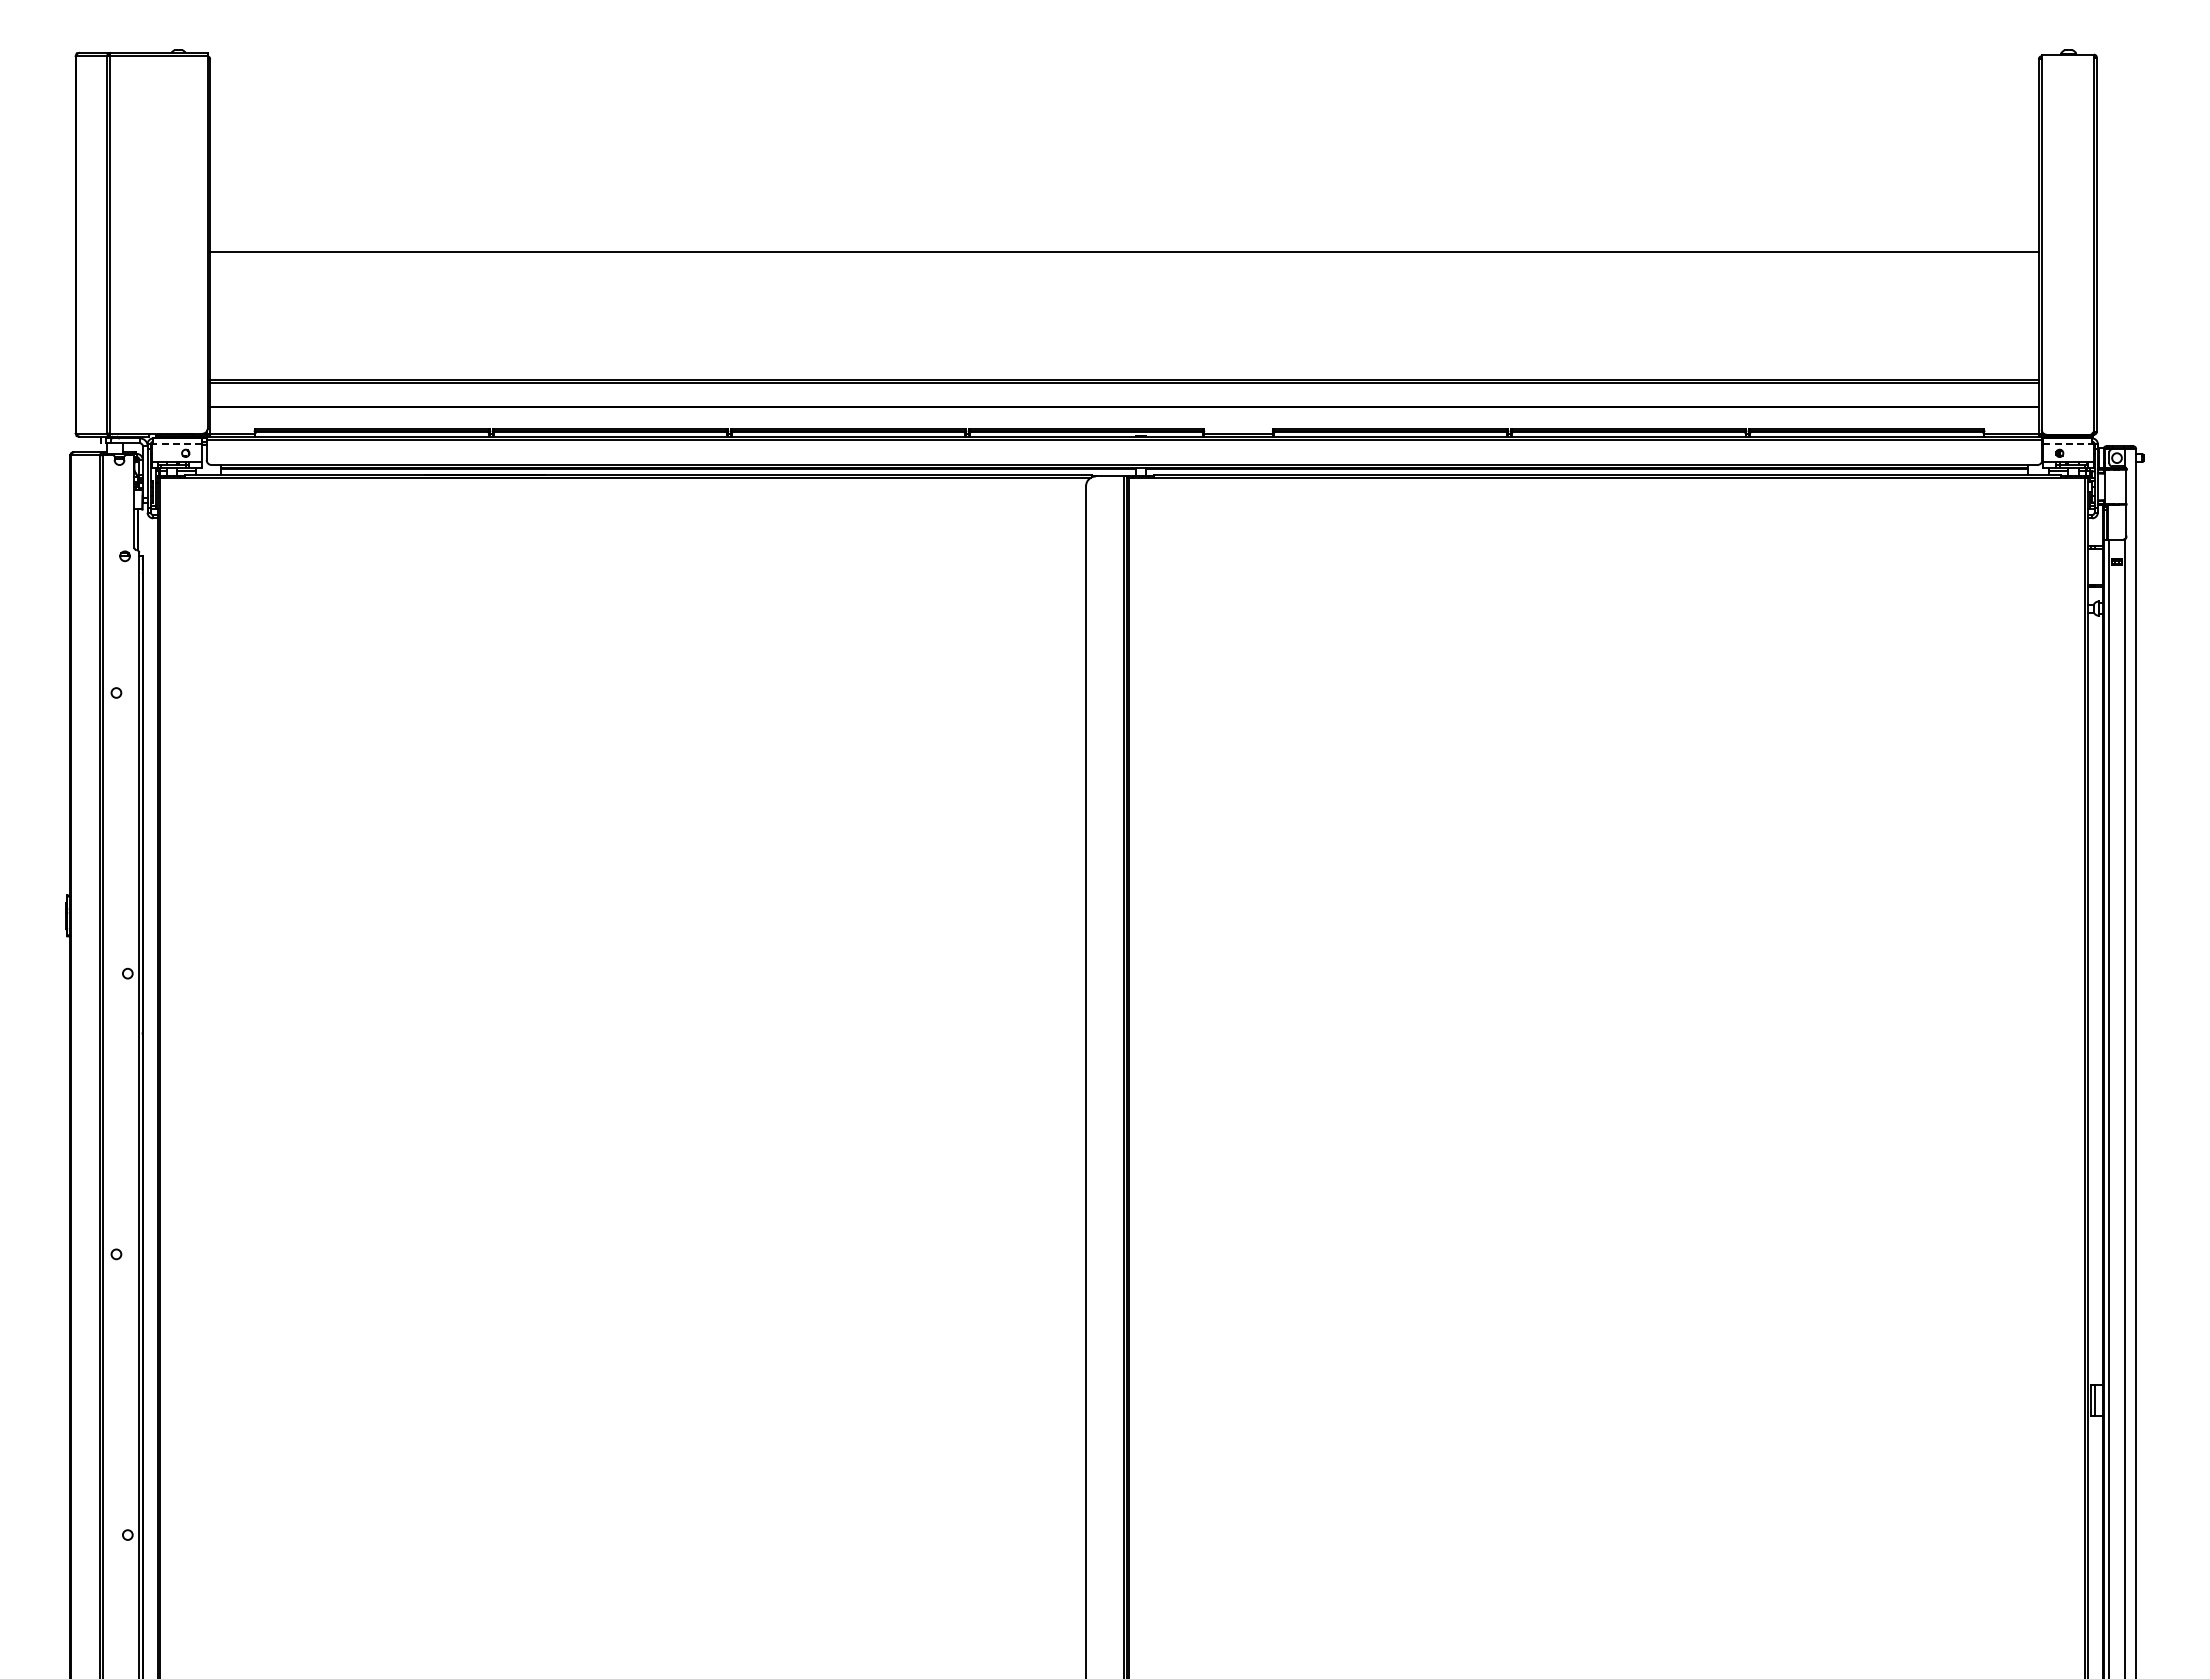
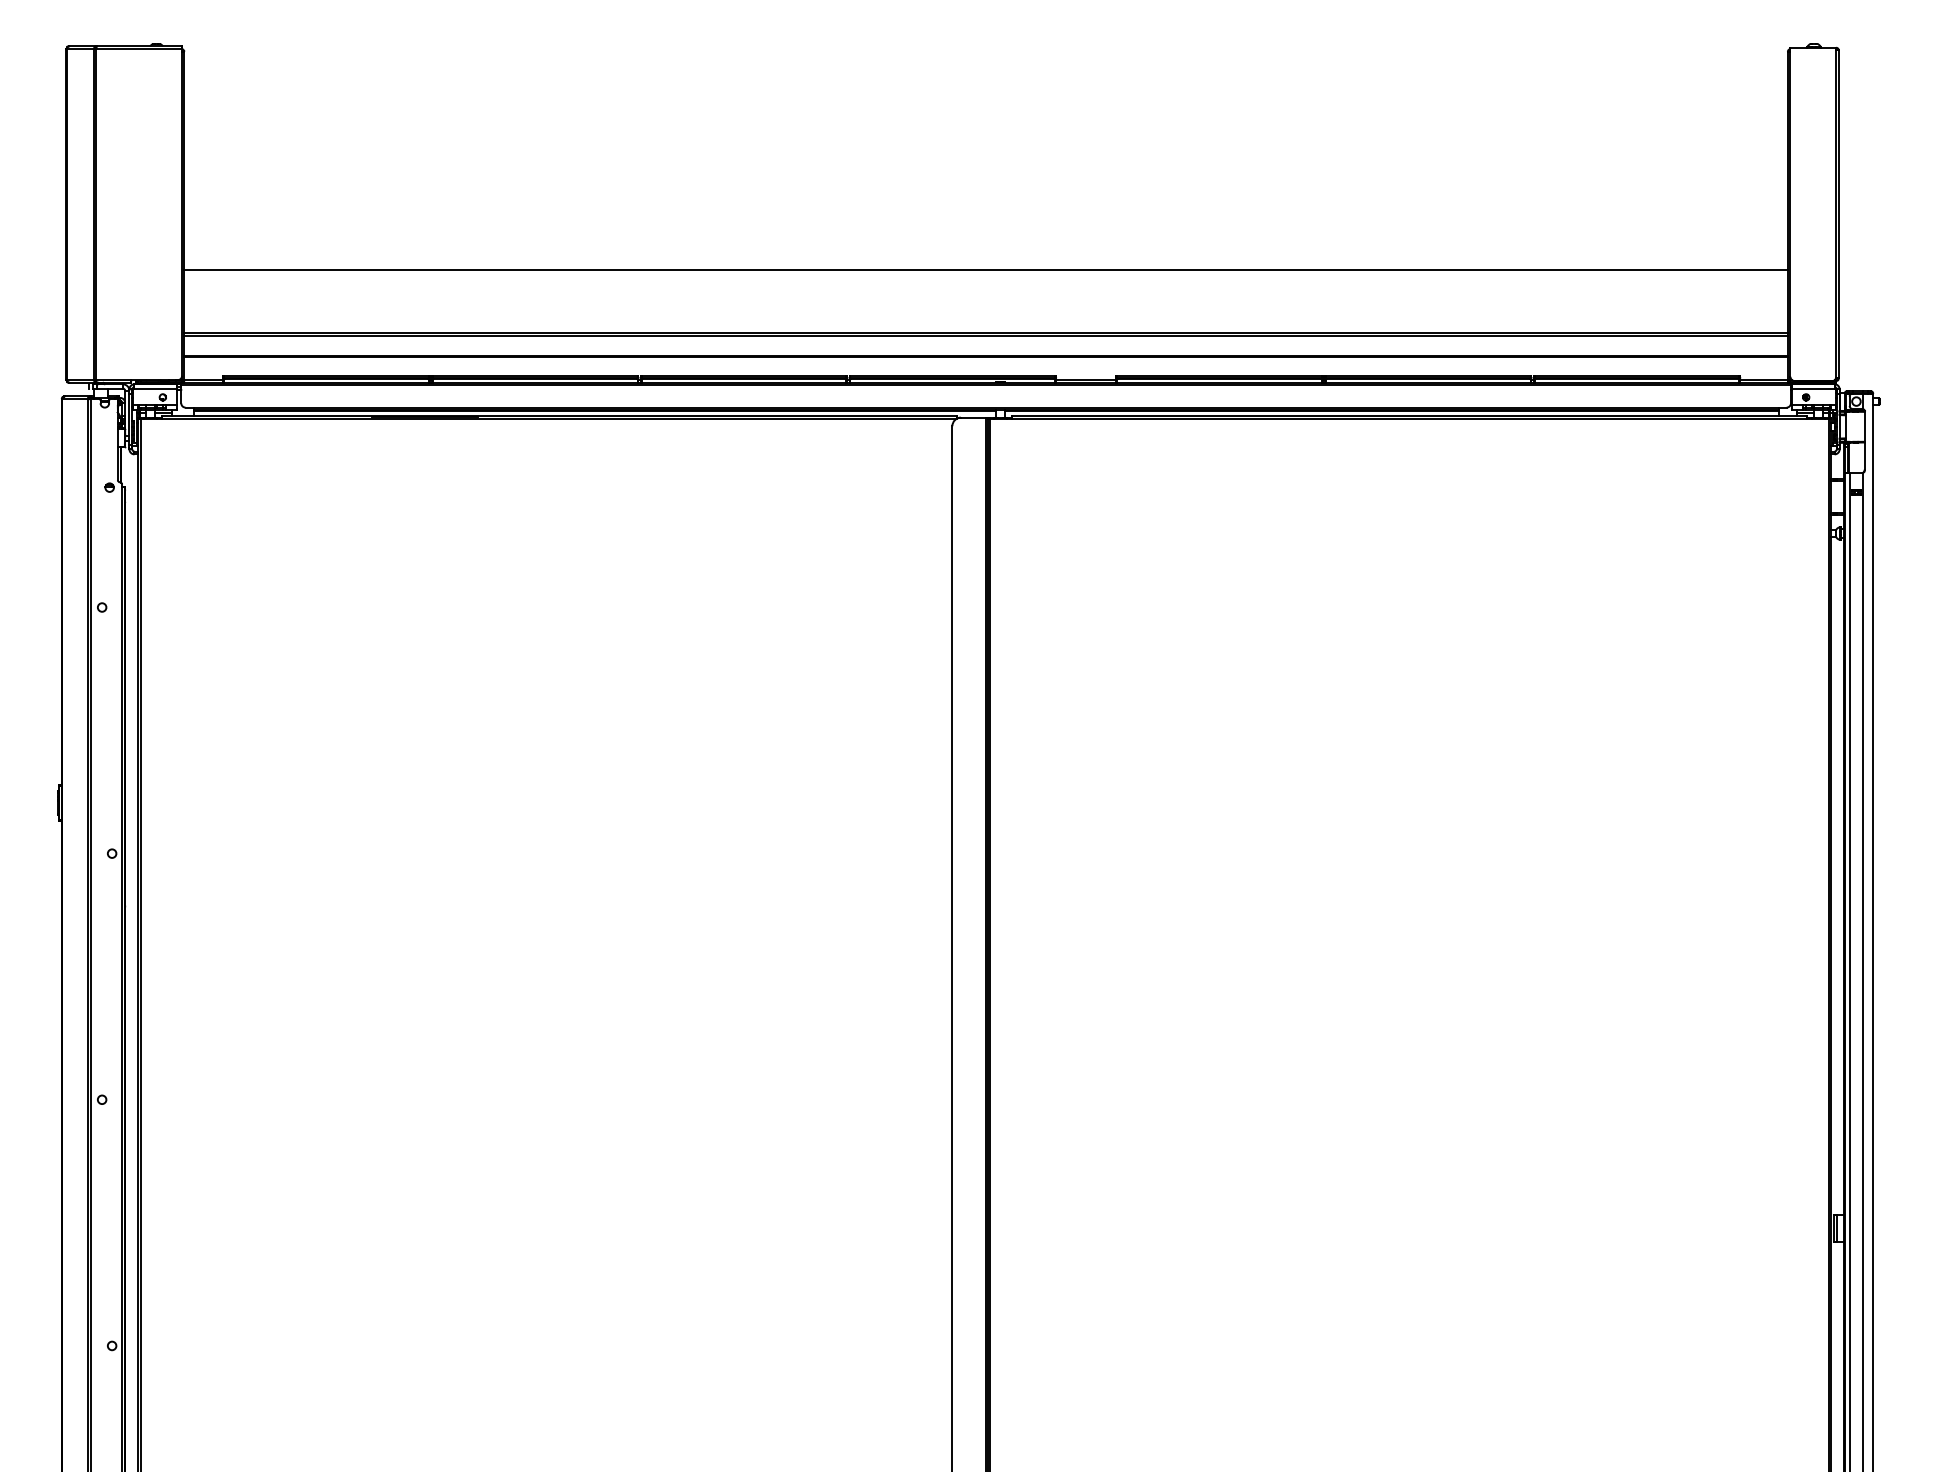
line: (1124, 251) -> (986, 269), moved
line: (177, 444) -> (155, 389), dashed -> solid
line: (2068, 444) -> (1813, 389), dashed -> solid

